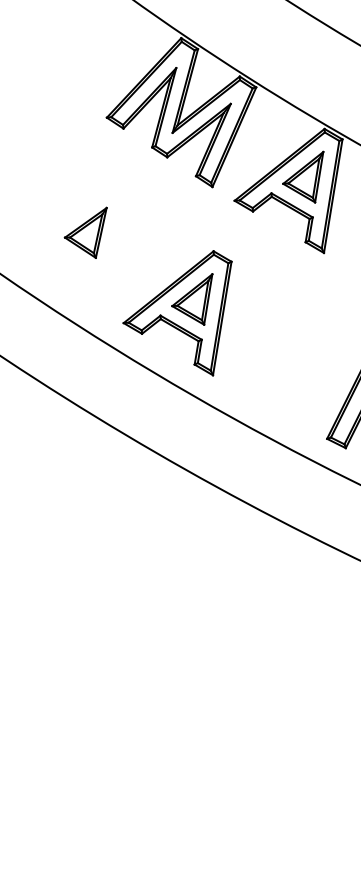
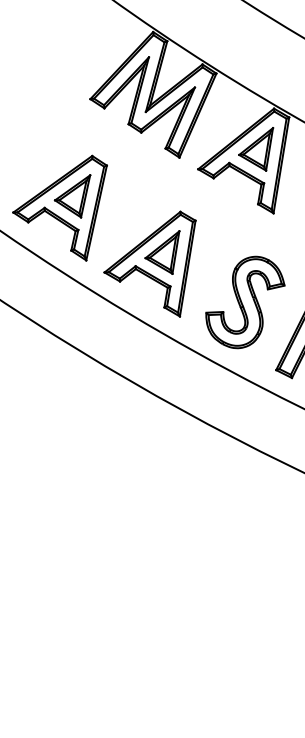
part: (70, 246) -> (59, 207), added
part: (290, 358) -> (245, 302), added

